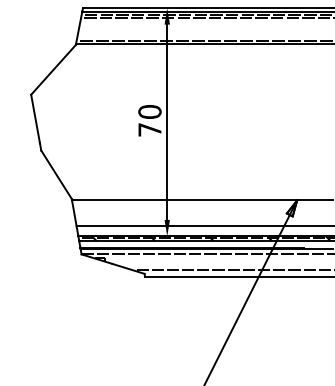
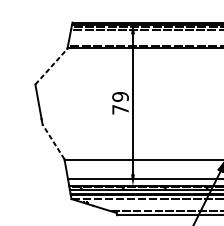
line: (53, 69) -> (51, 66), solid -> dashed
text: (149, 112) -> (120, 97), 70 -> 79
line: (56, 174) -> (53, 141), solid -> dashed

